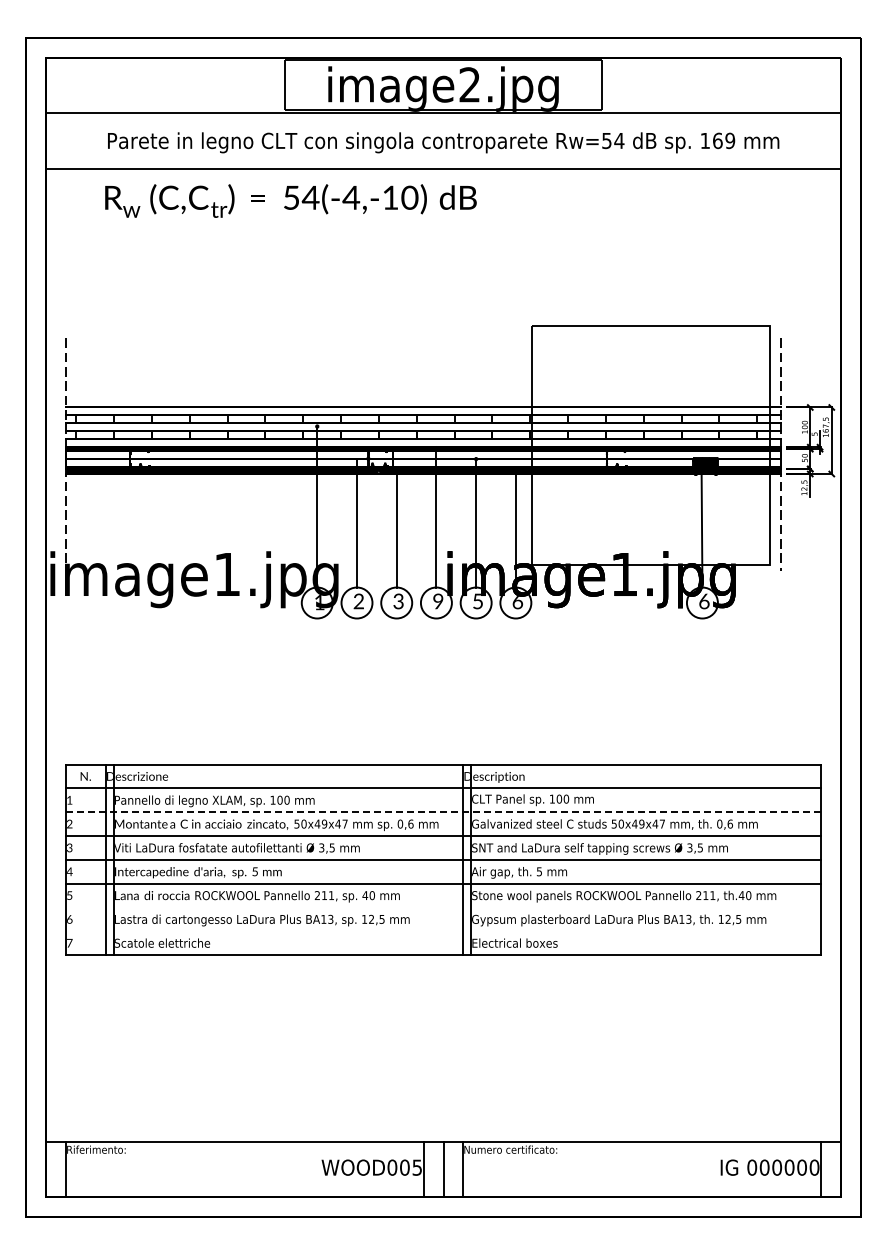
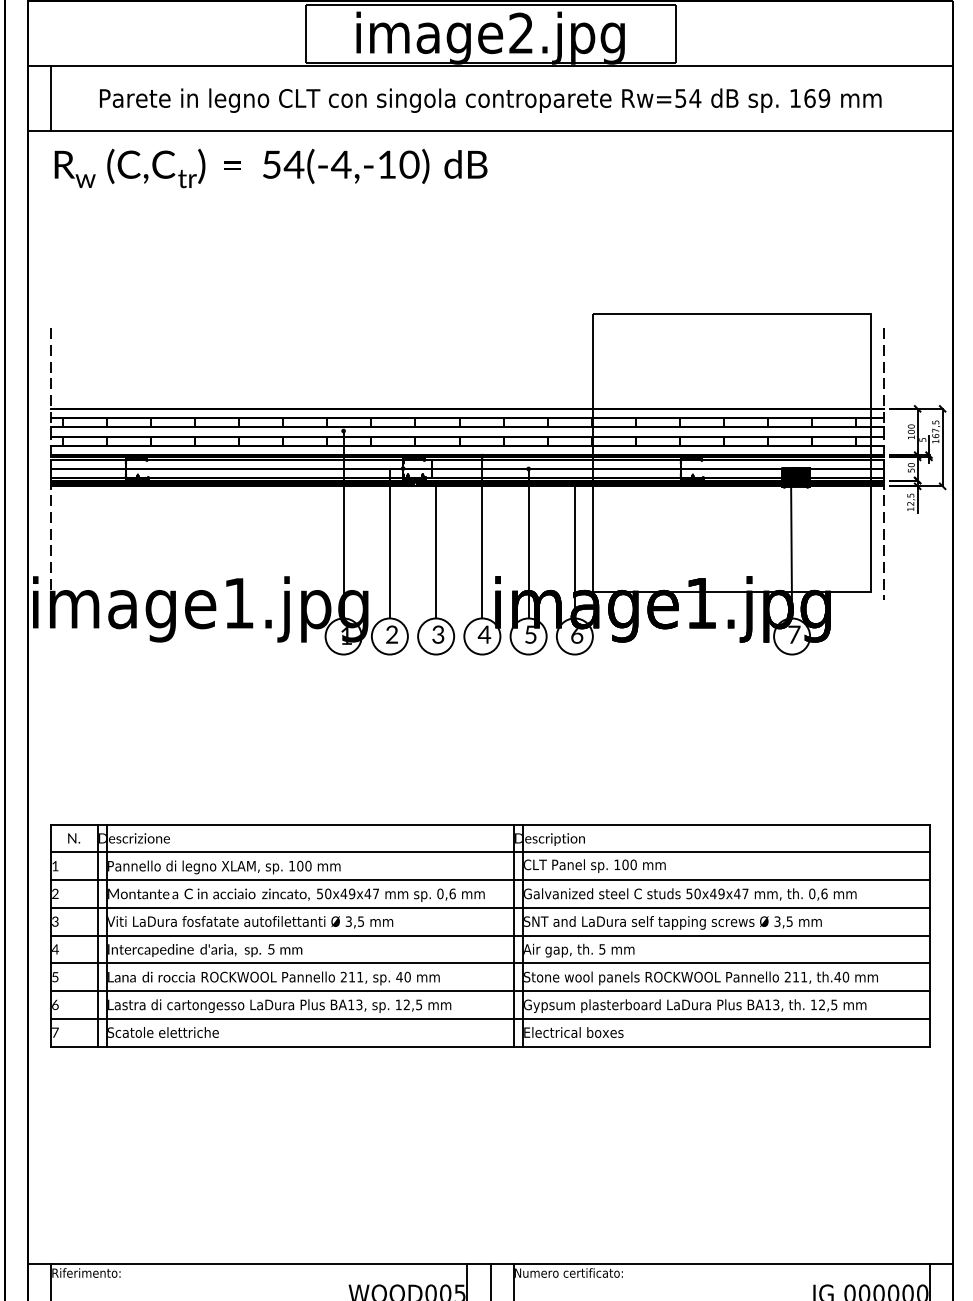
line: (66, 140) -> (51, 98), added
text: (290, 200) -> (270, 167), moved
text: (437, 601) -> (483, 634), 9 -> 4
text: (704, 601) -> (794, 634), 6 -> 7
line: (443, 812) -> (490, 880), dashed -> solid
line: (443, 907) -> (490, 991), added
line: (443, 931) -> (490, 1018), added

